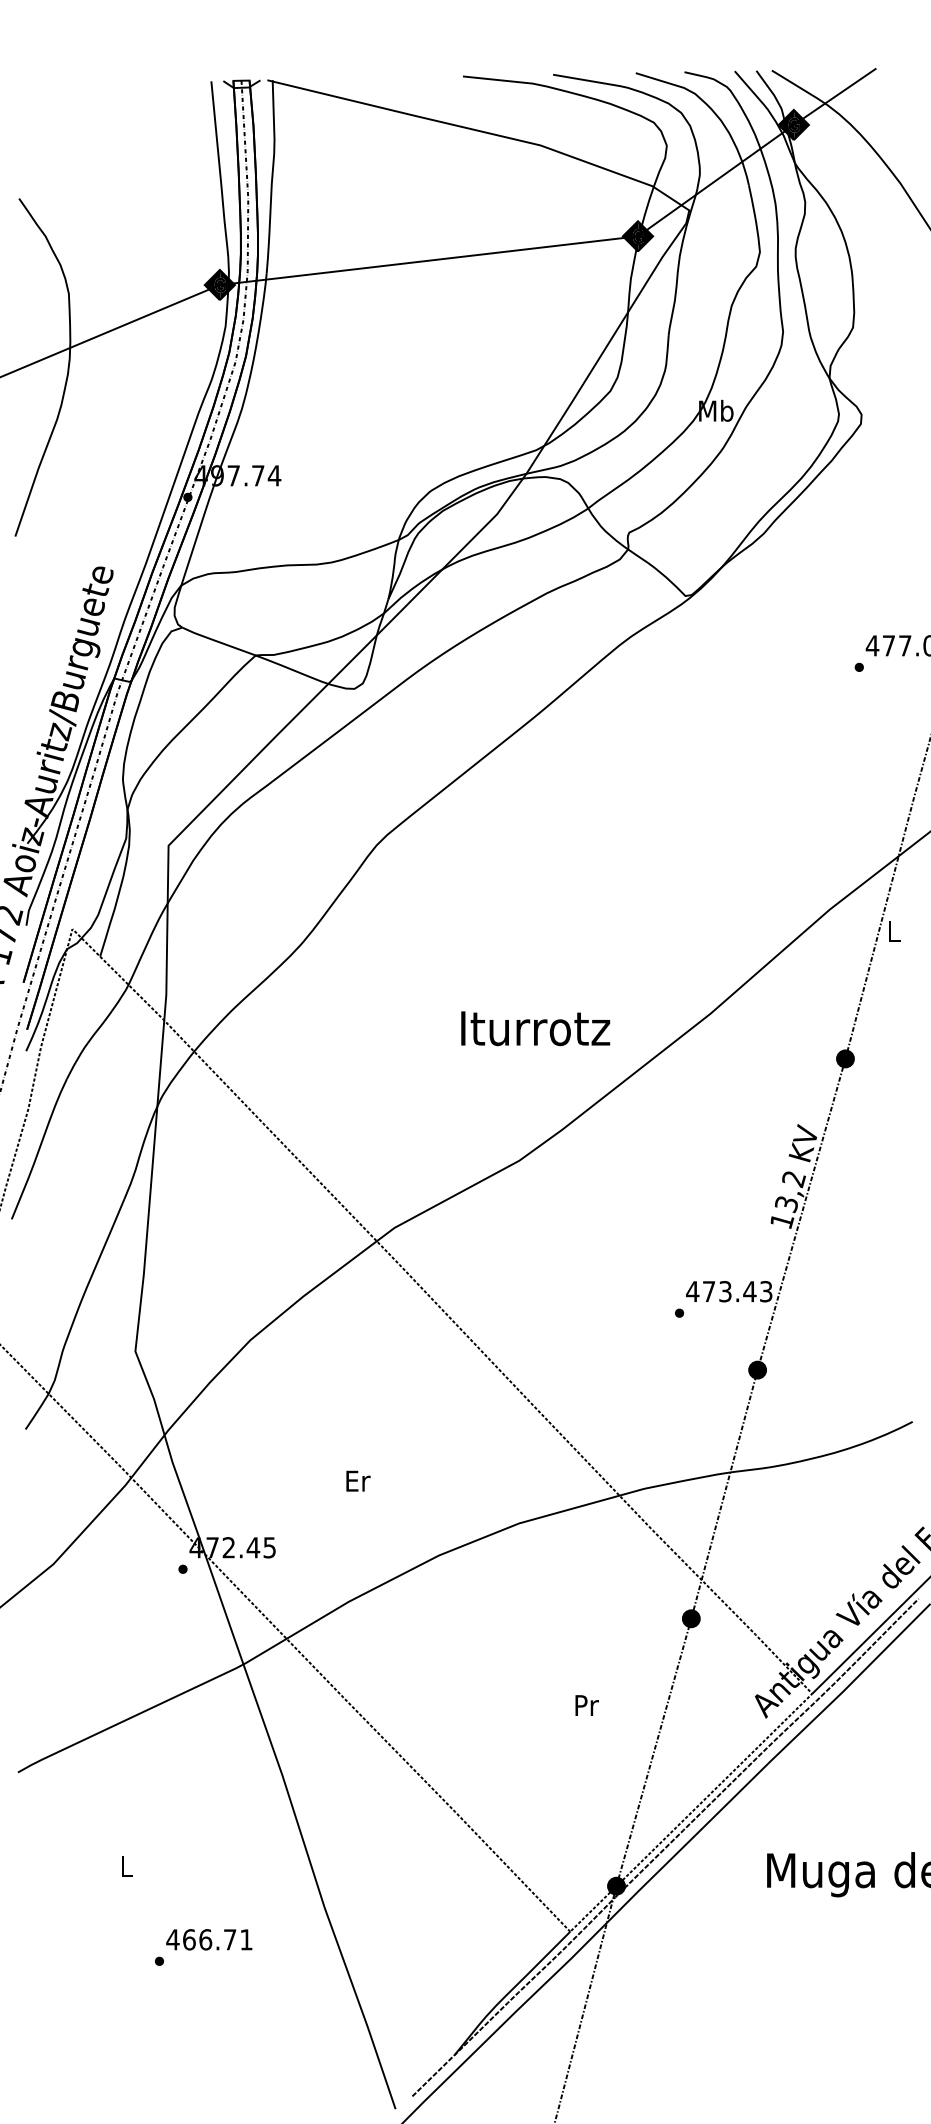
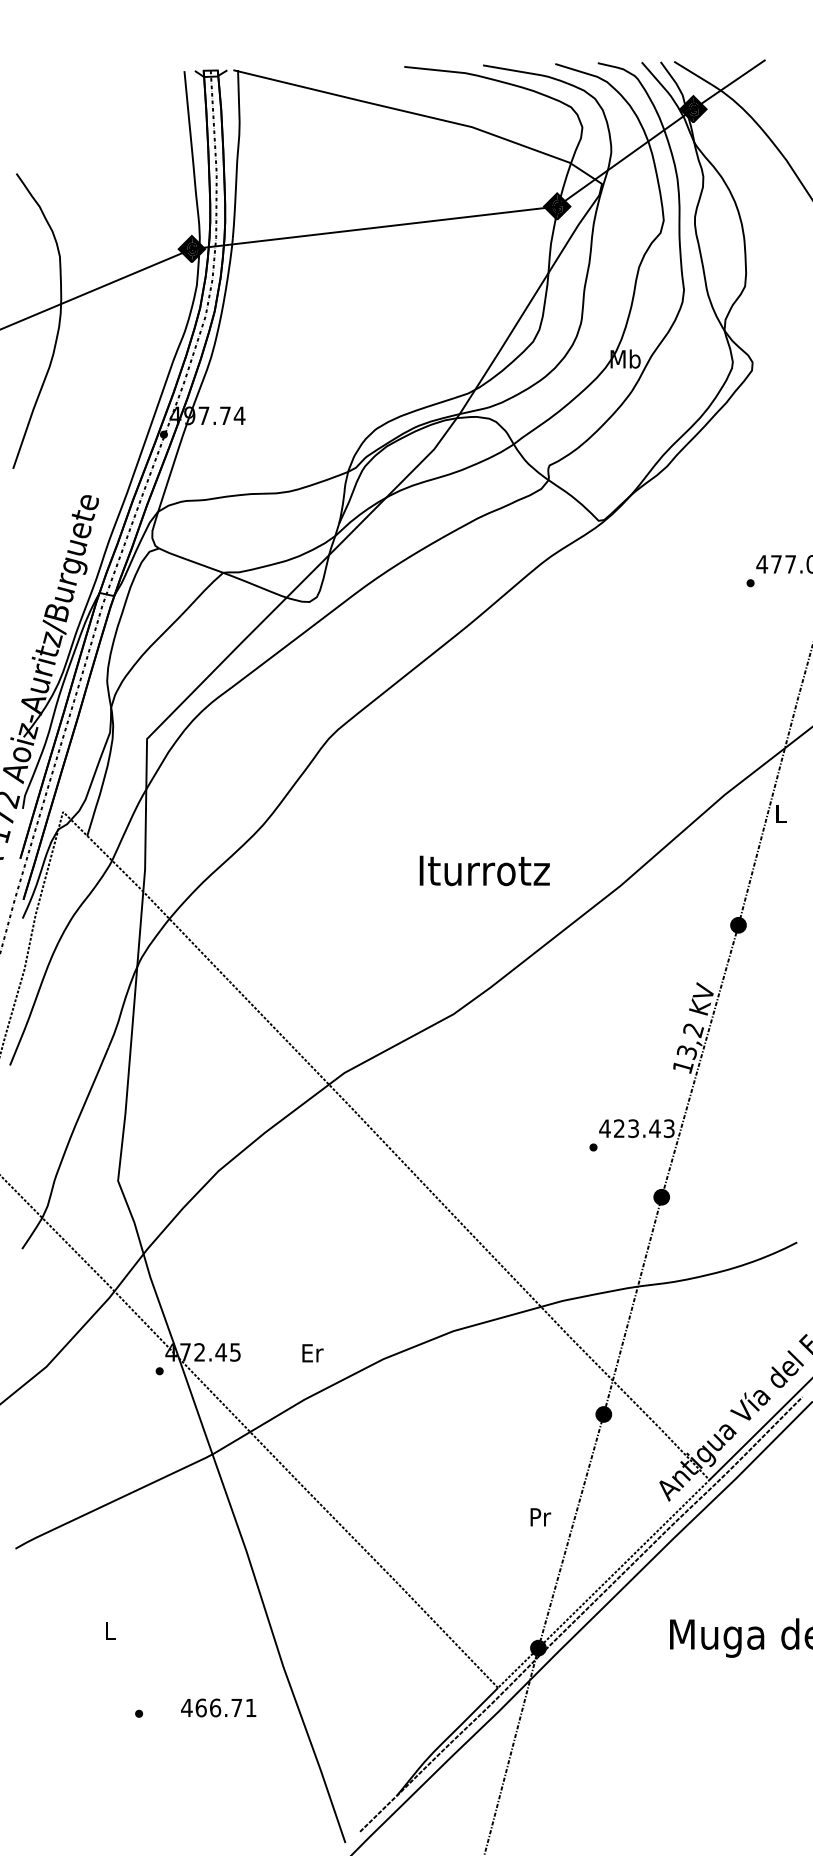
text: (535, 1028) -> (484, 870), moved
text: (709, 1291) -> (619, 1128), 473.43 -> 423.43
text: (357, 1481) -> (312, 1353), moved
text: (586, 1705) -> (540, 1517), moved
text: (209, 1939) -> (218, 1707), moved

